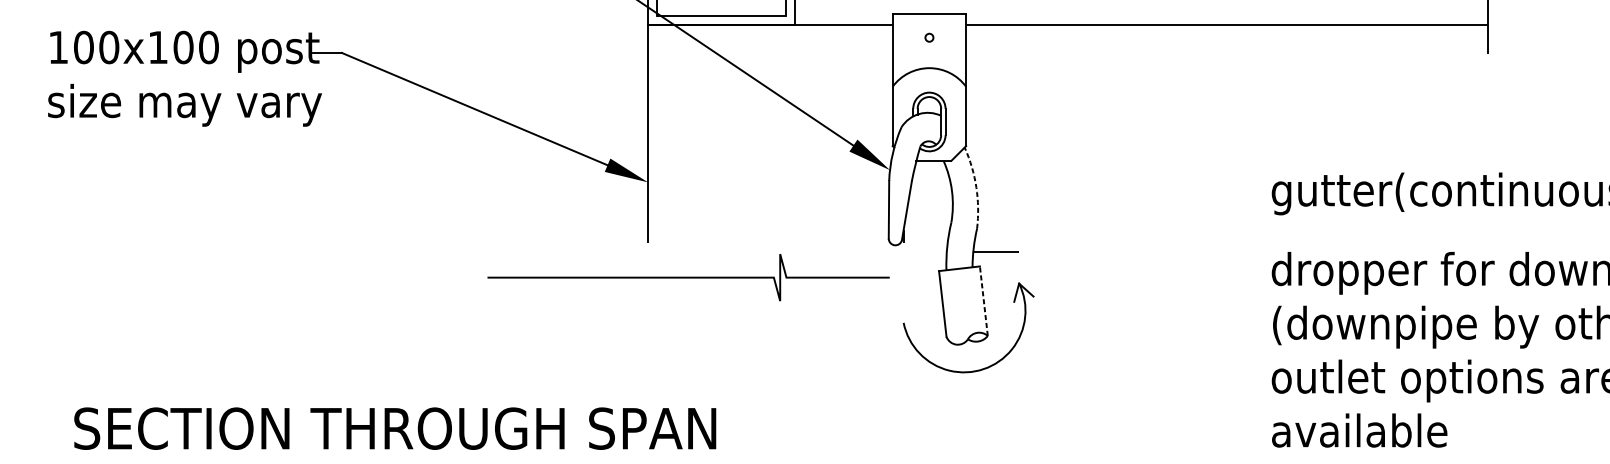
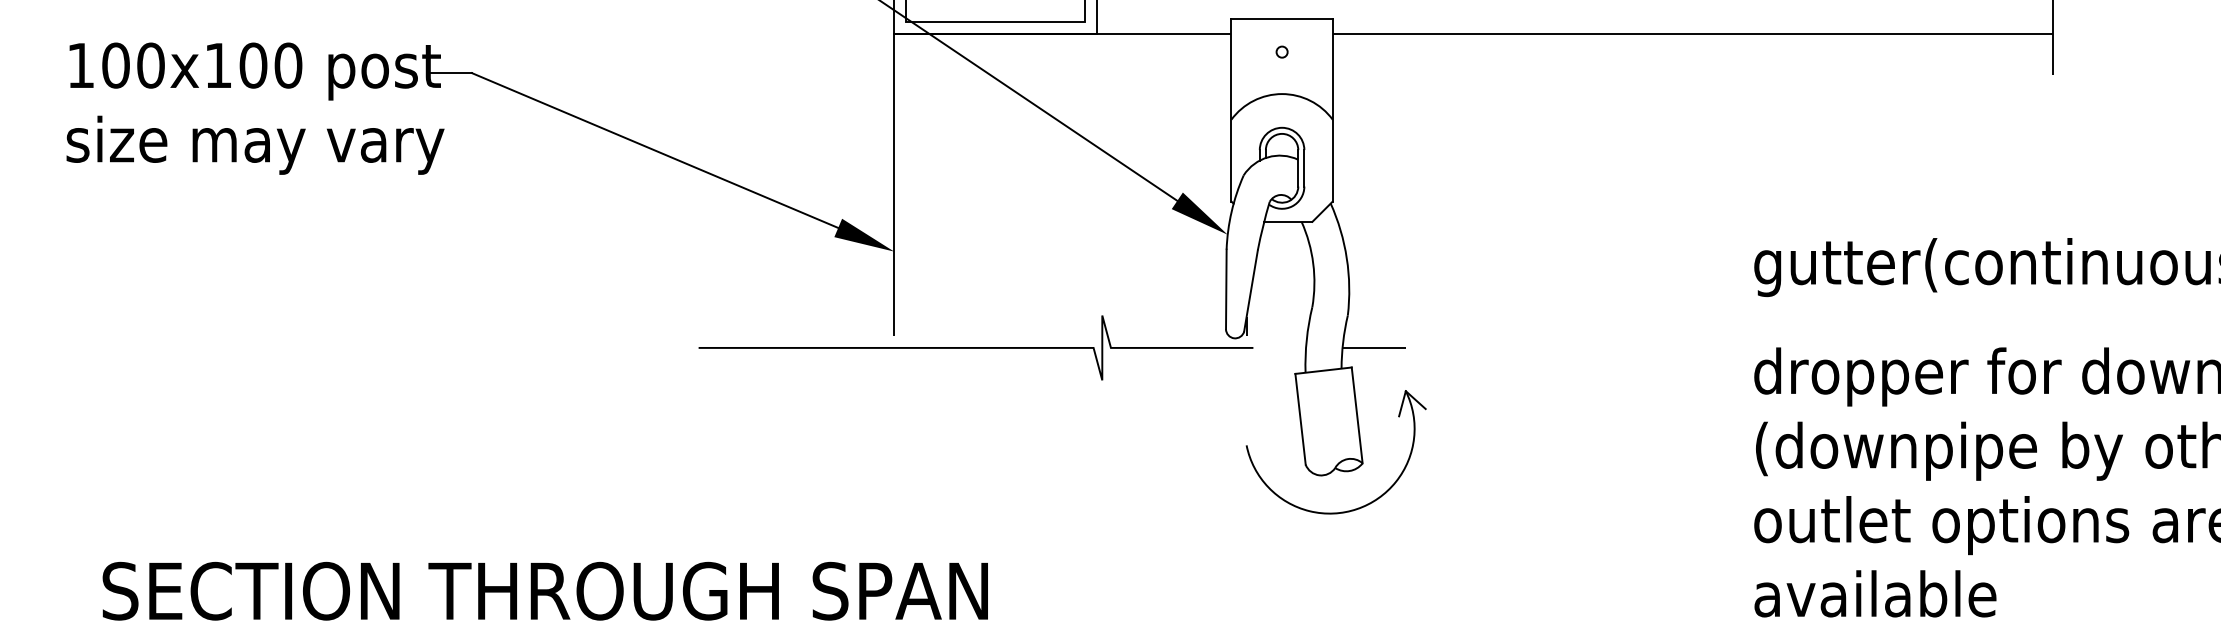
arc: (976, 187) -> (1346, 258), dashed -> solid
curve: (688, 277) -> (975, 347), moved
line: (984, 300) -> (1357, 414), dashed -> solid

